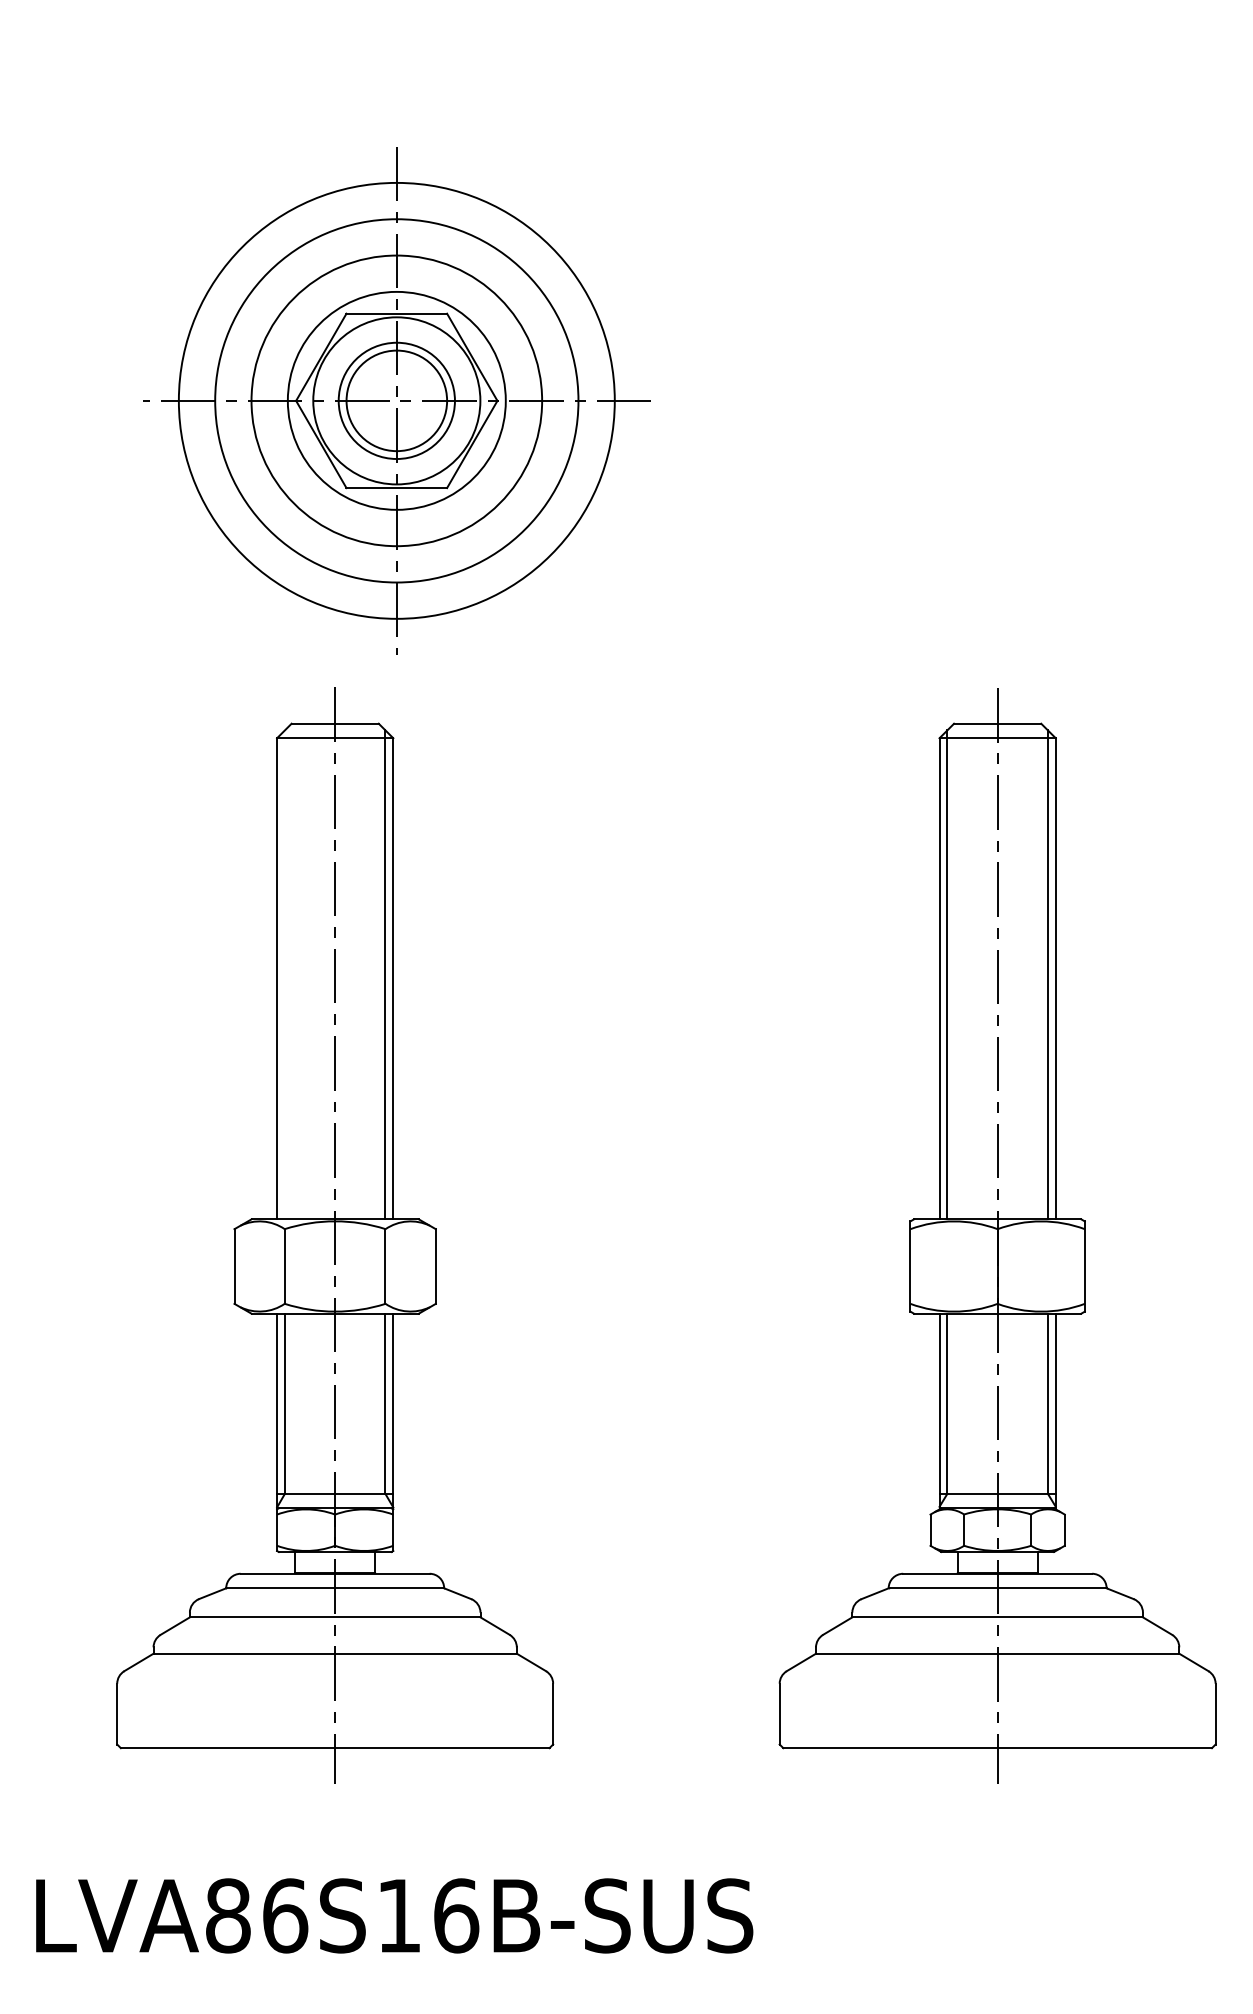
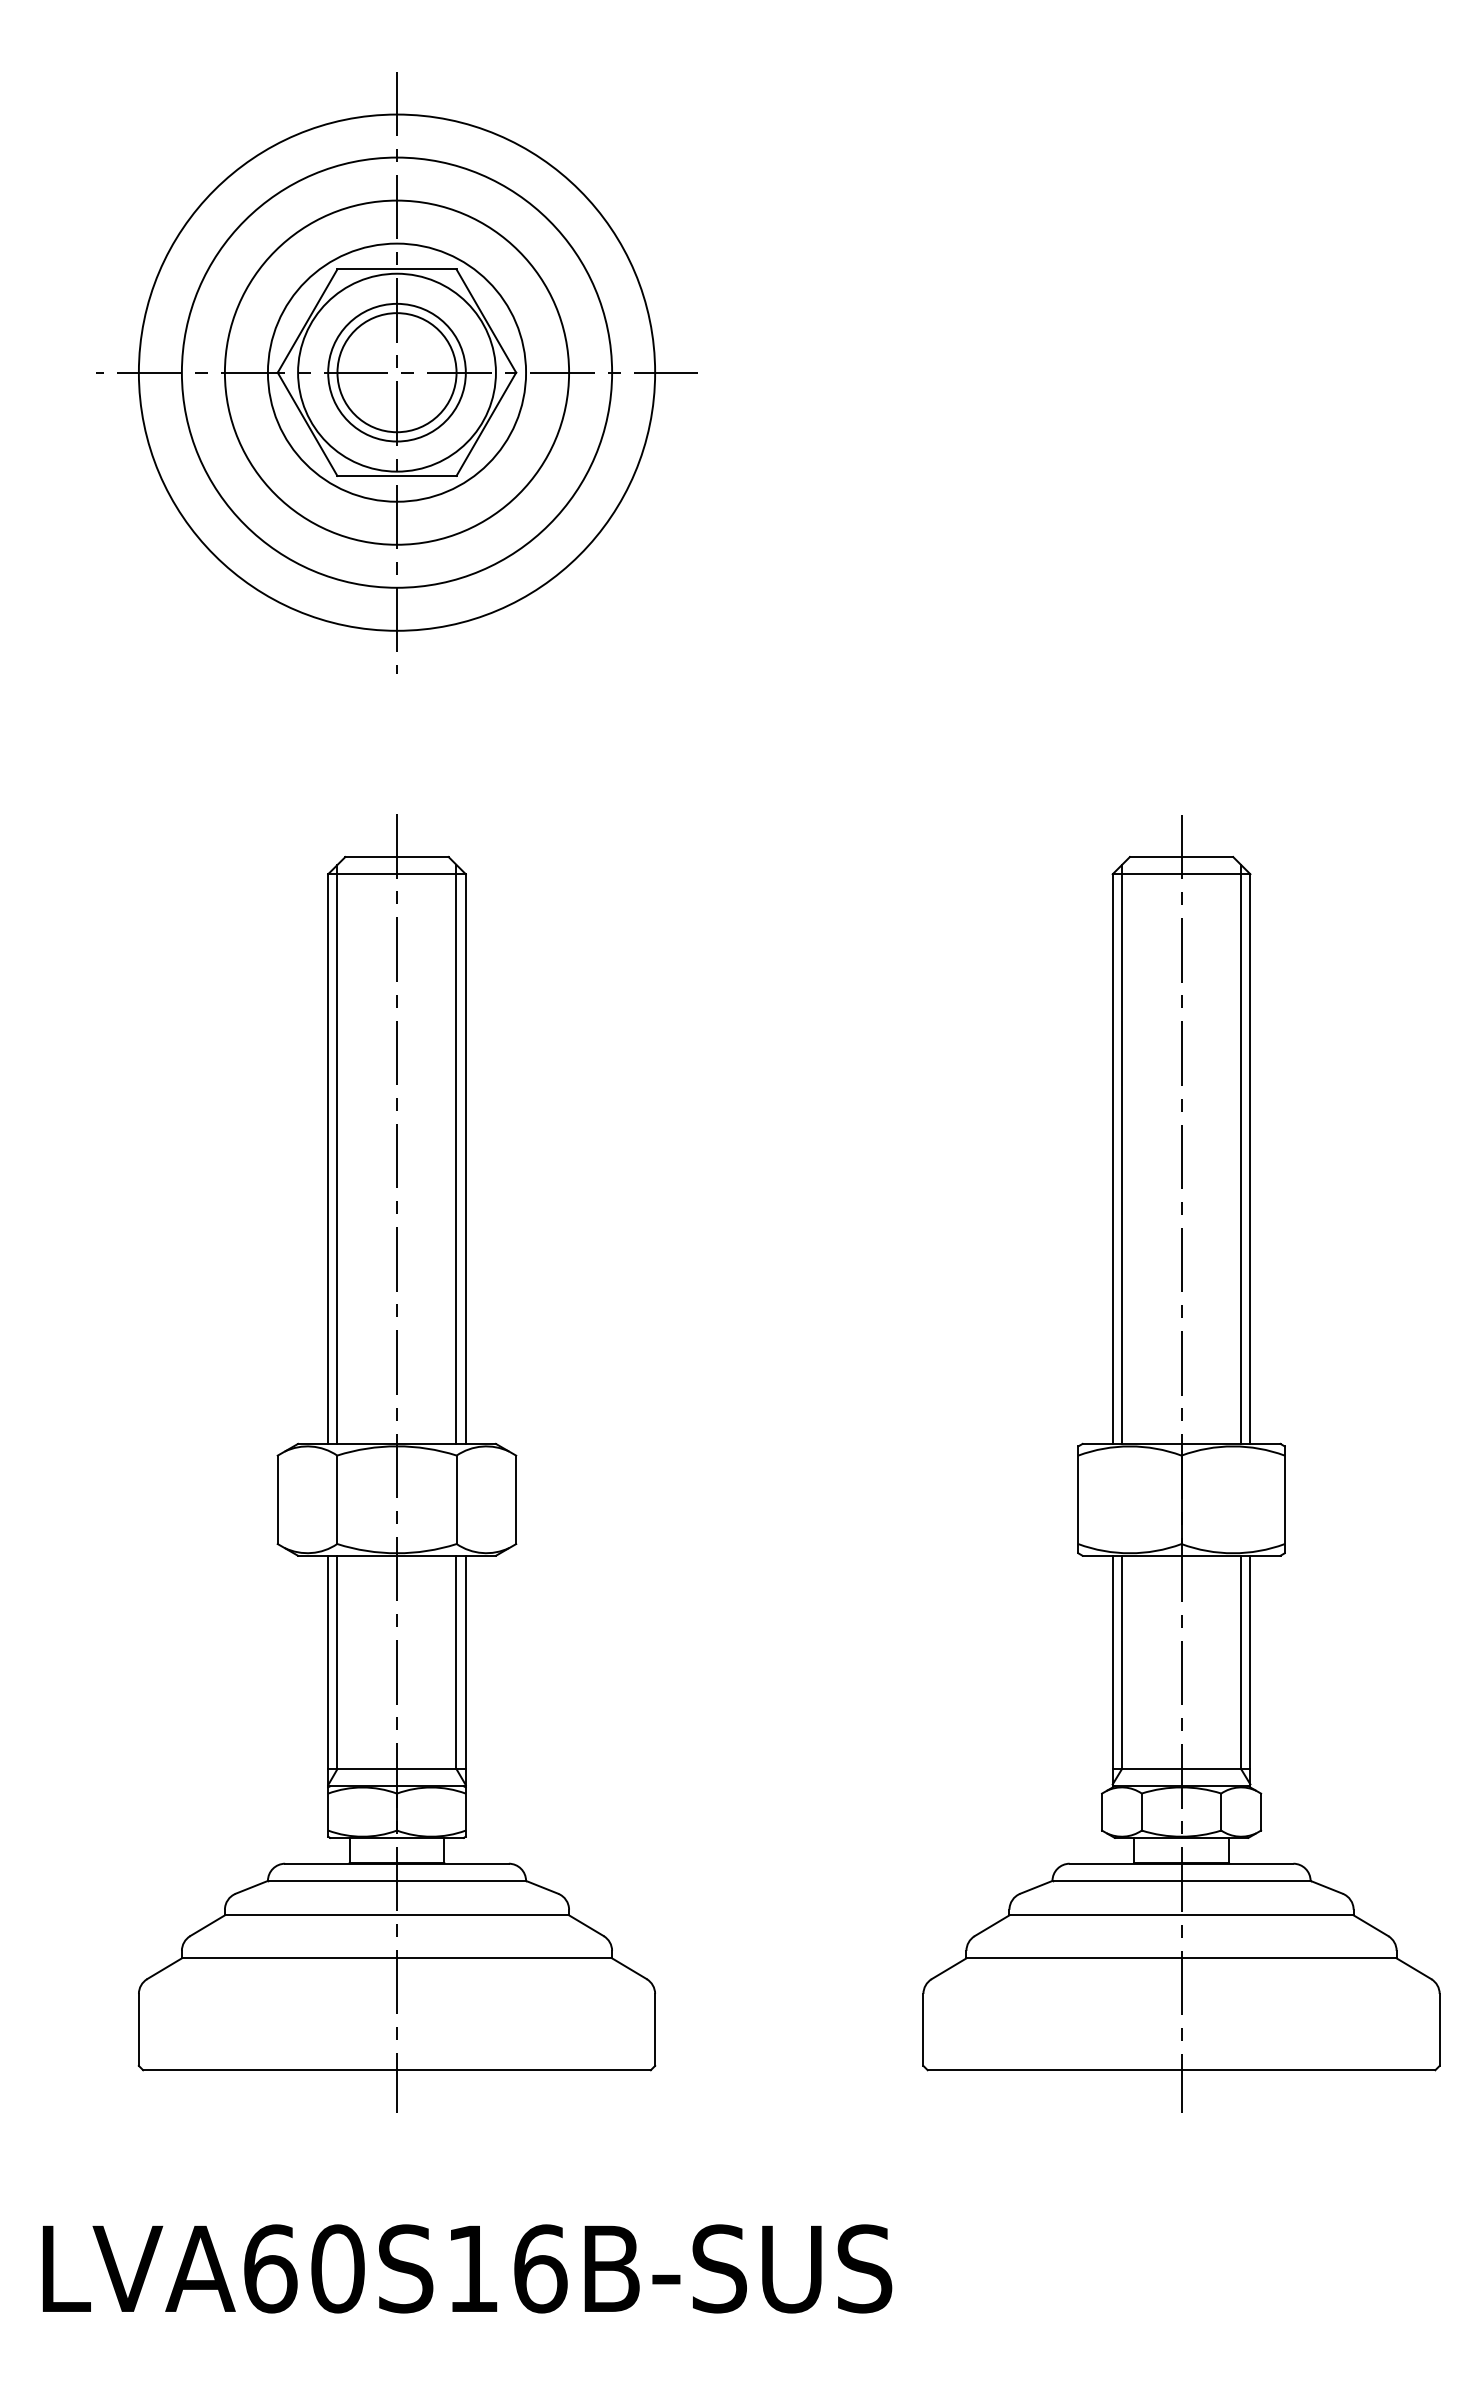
part: (396, 400) -> (396, 372), moved
line: (284, 974) -> (337, 1153), added
text: (257, 1915) -> (304, 2268), LVA86S16B-SUS -> LVA60S16B-SUS

